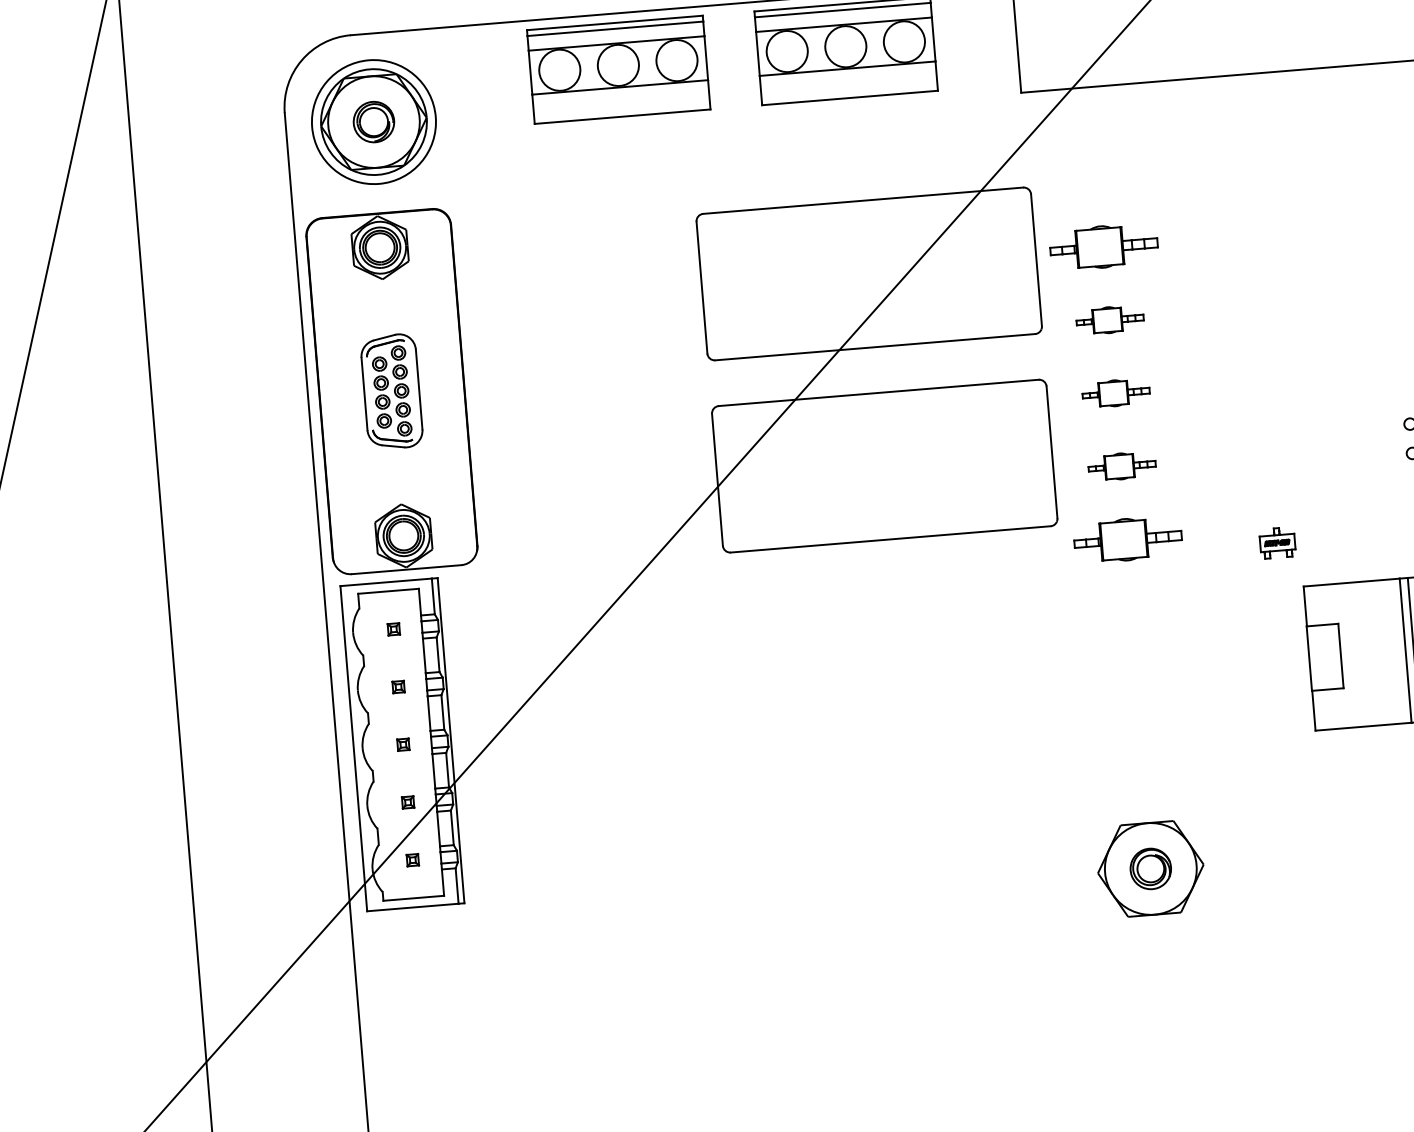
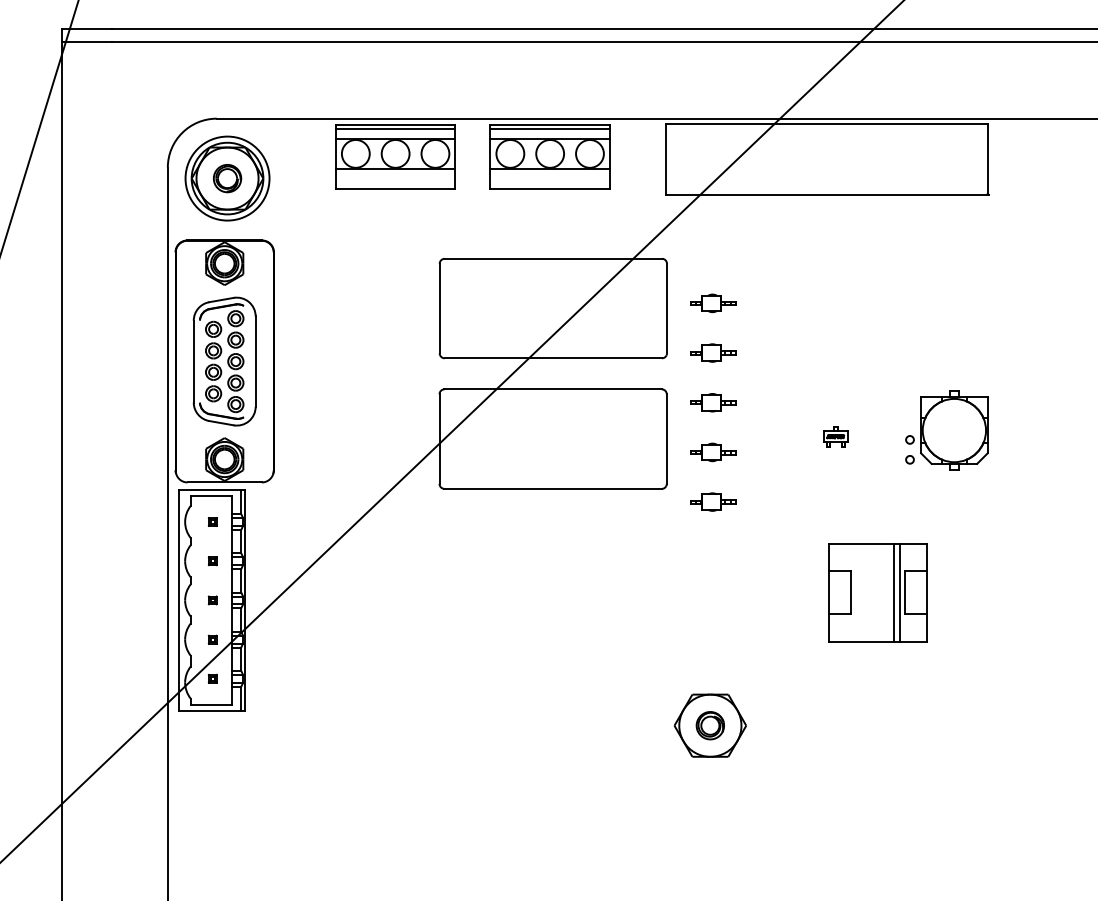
part: (1104, 247) -> (713, 303), size x0.62
part: (391, 391) -> (224, 361), size x1.67
part: (1128, 538) -> (713, 501), size x0.62
part: (1276, 542) -> (835, 436), moved

